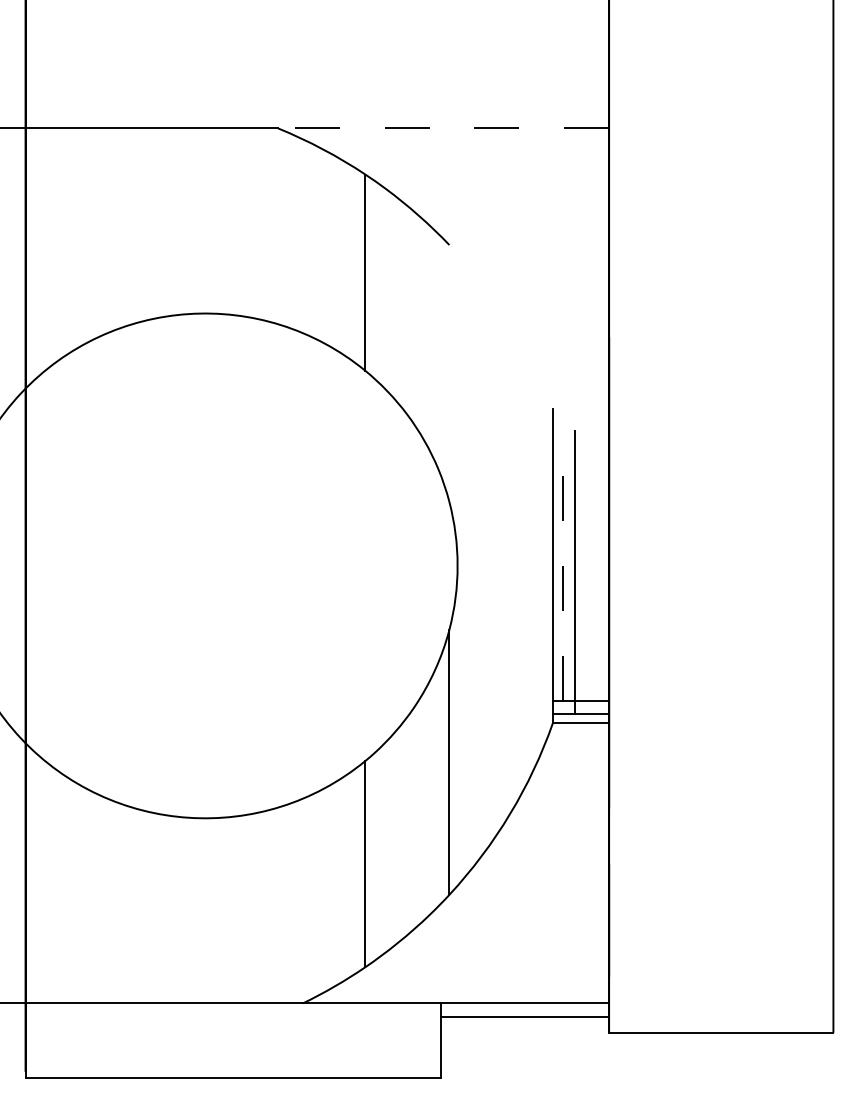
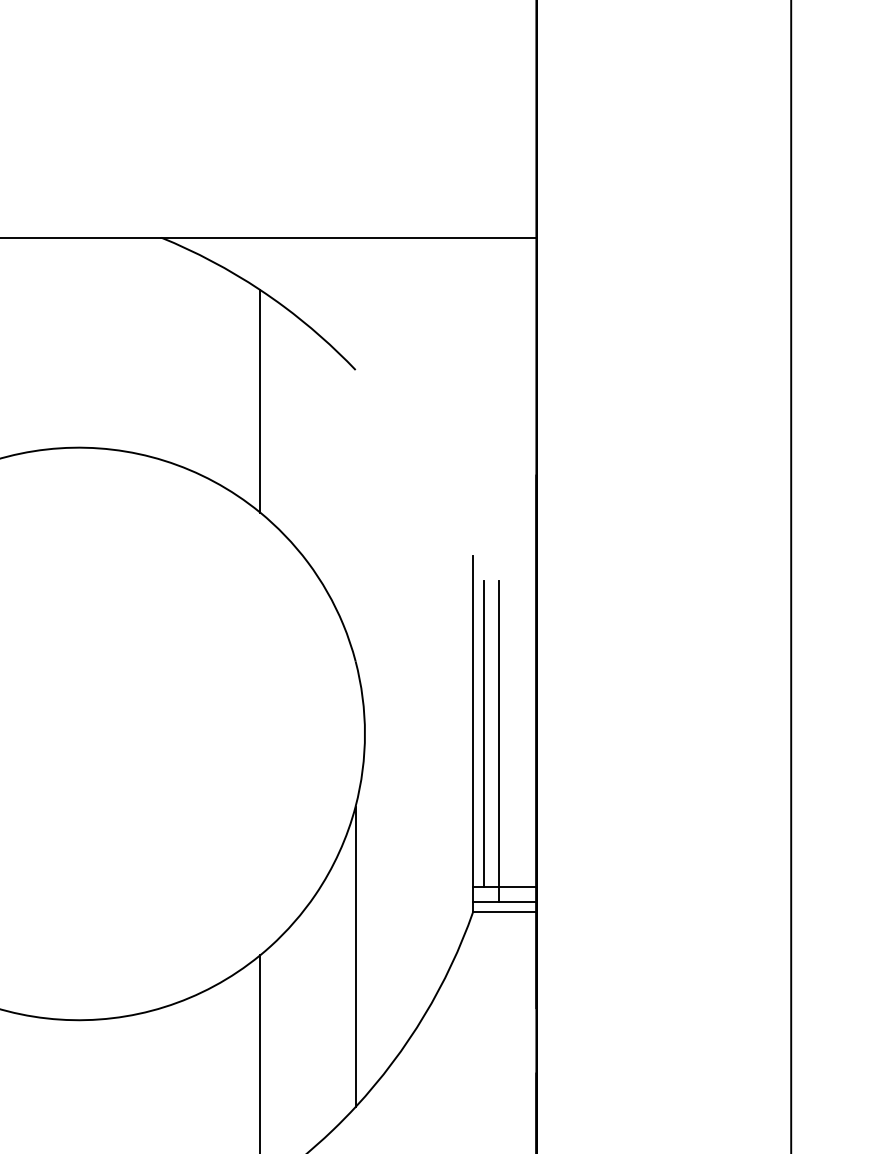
line: (443, 128) -> (348, 237), dashed -> solid
line: (562, 565) -> (483, 733), dashed -> solid

